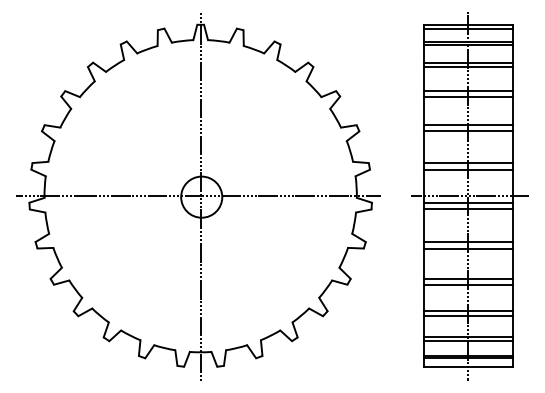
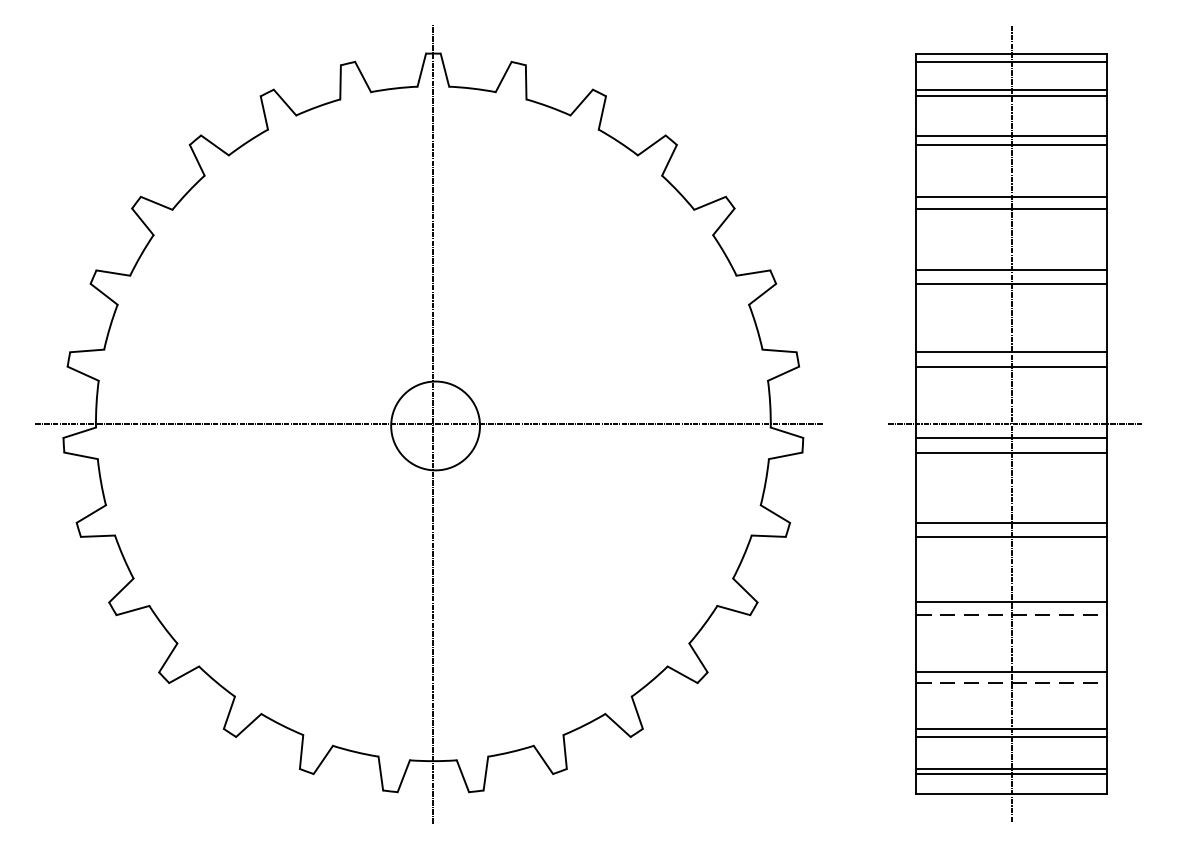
line: (468, 284) -> (1011, 614), solid -> dashed
line: (468, 316) -> (1011, 683), solid -> dashed

